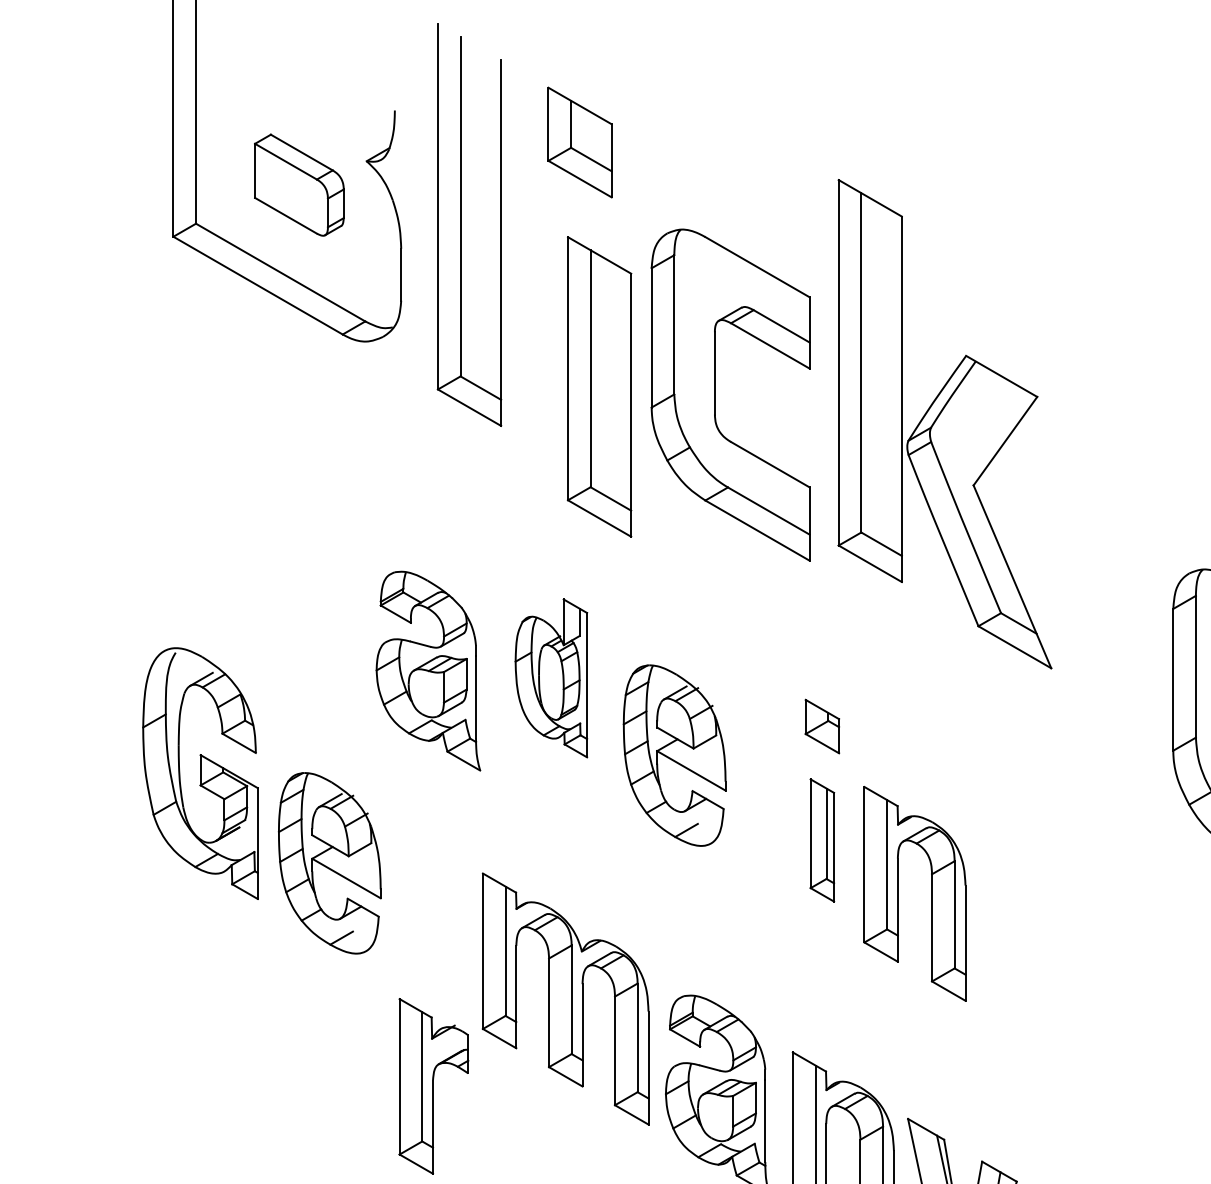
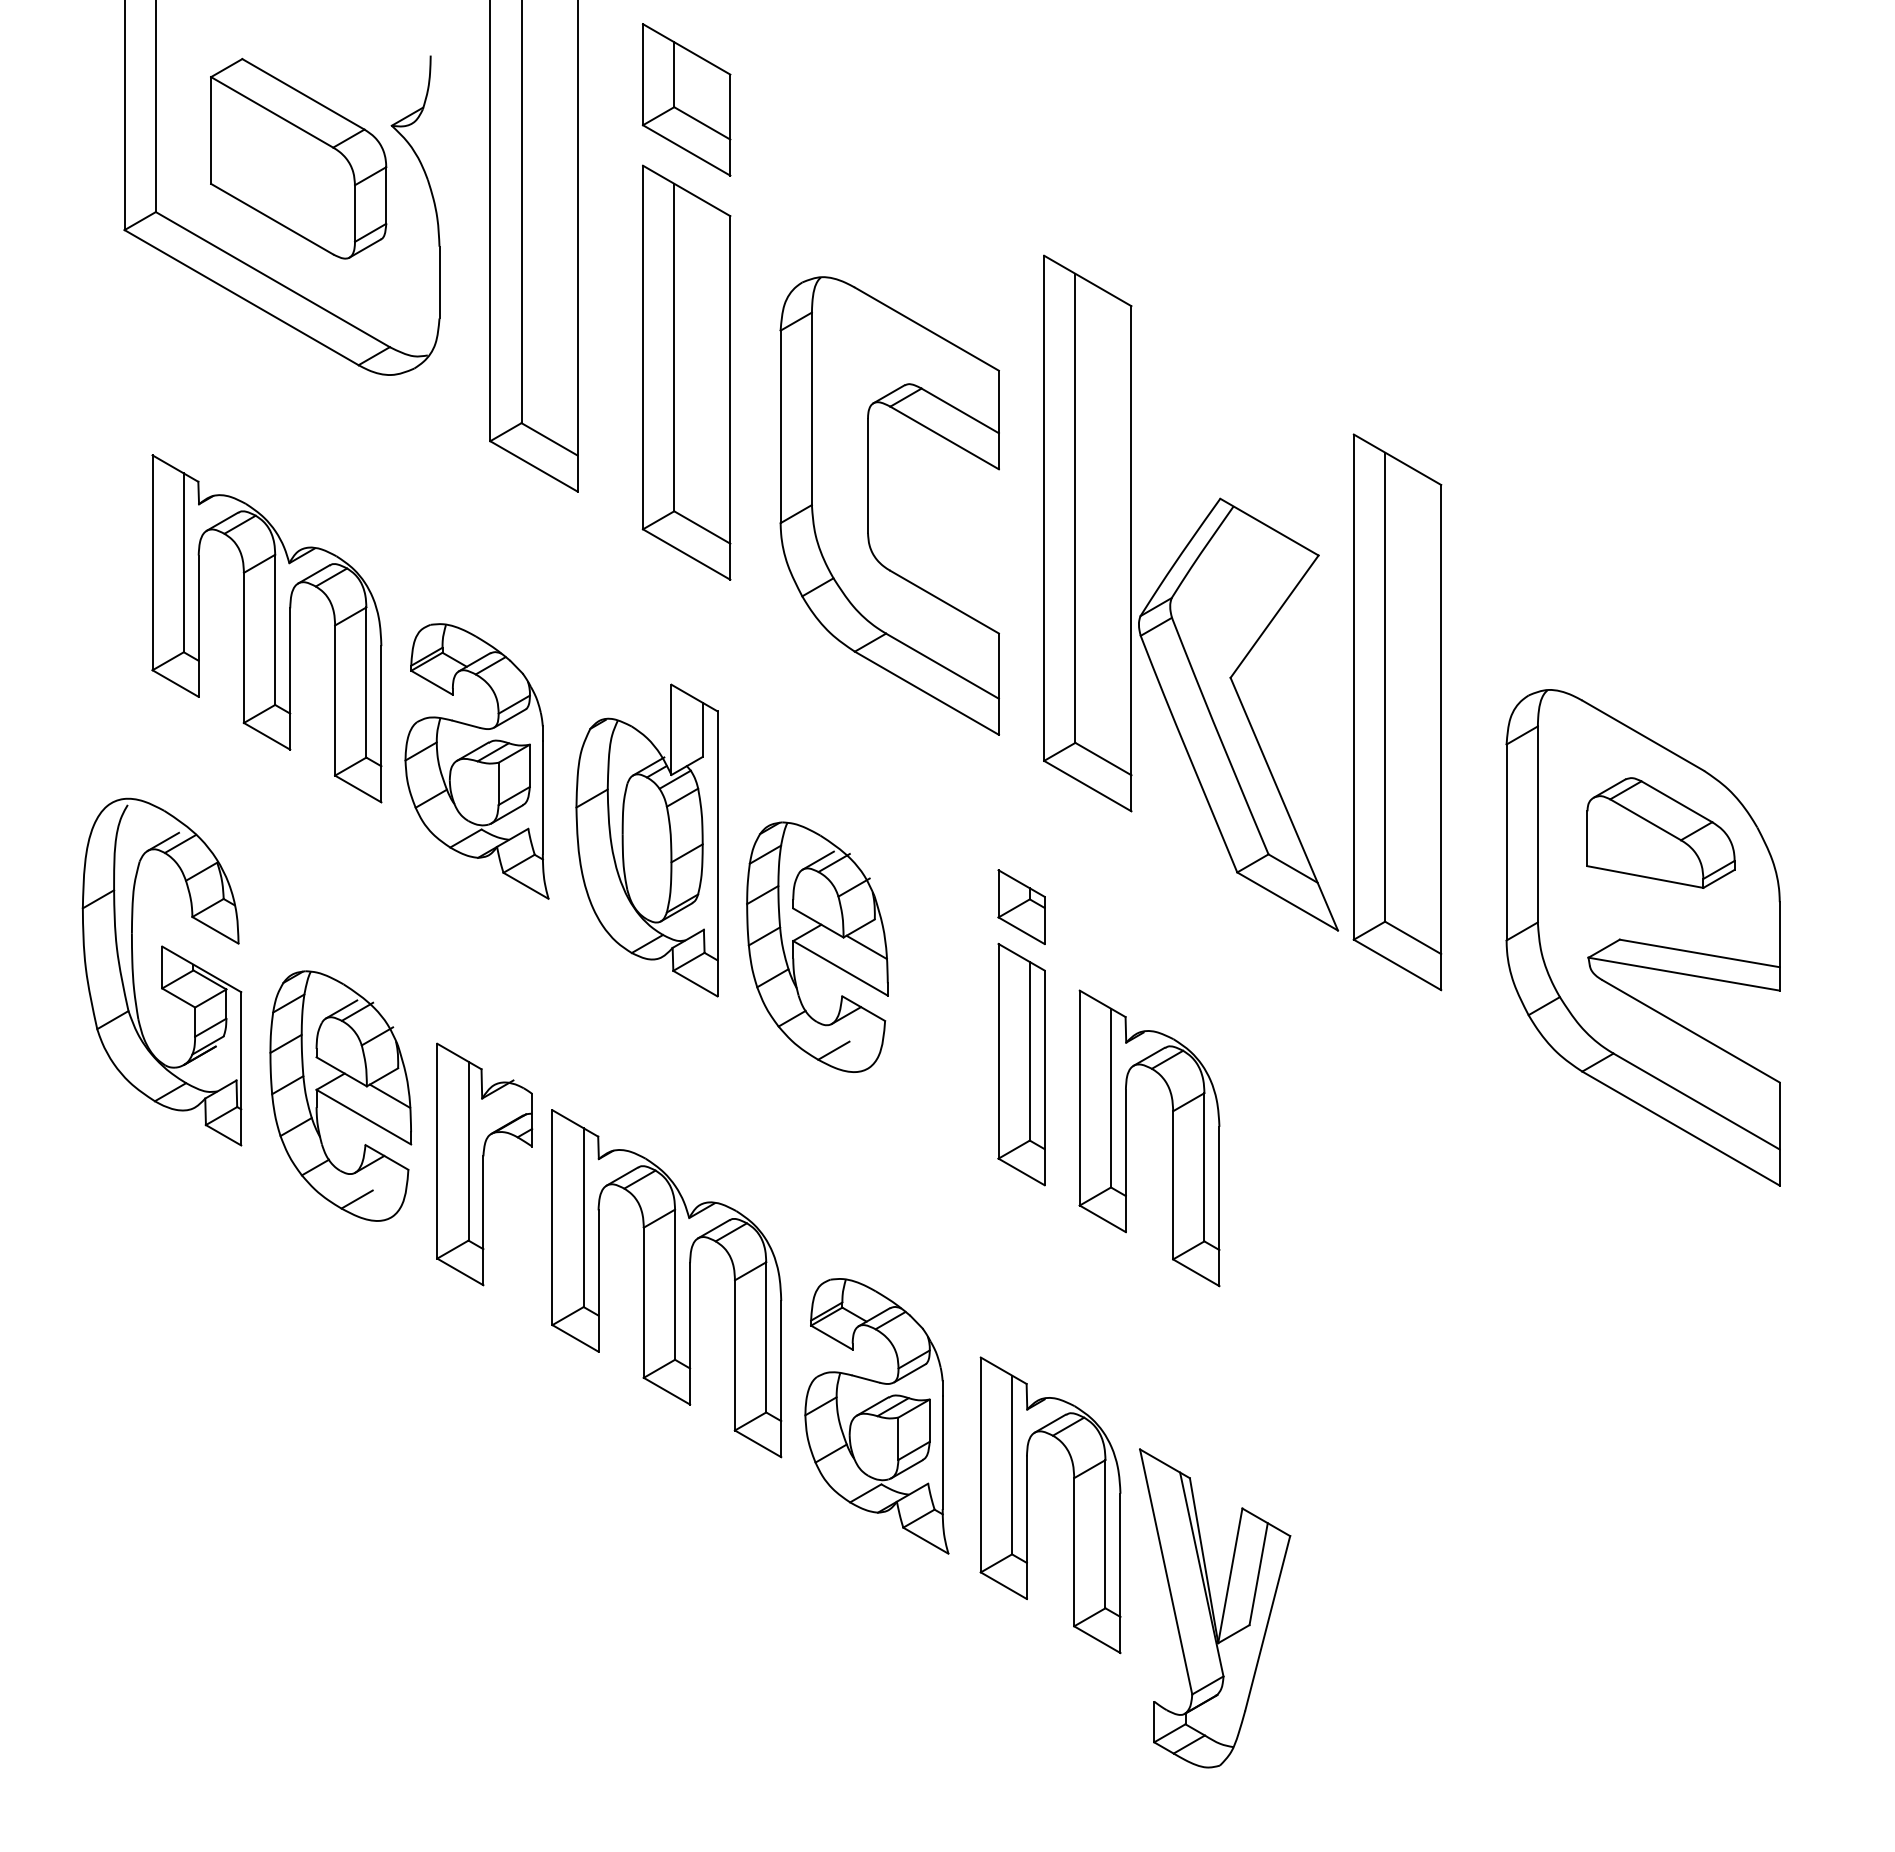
part: (299, 184) -> (298, 158), size x1.43
part: (599, 386) -> (686, 372), moved
part: (715, 394) -> (868, 505), moved
part: (945, 423) -> (1191, 592), moved
part: (276, 524) -> (266, 628), added
part: (1094, 585) -> (1397, 712), added
part: (428, 671) -> (476, 761), moved
part: (551, 678) -> (646, 840), size x1.43
line: (710, 755) -> (866, 947), added
part: (822, 840) -> (1021, 1064), size x1.43
line: (365, 862) -> (389, 1095), added
part: (433, 1086) -> (484, 1164), moved

